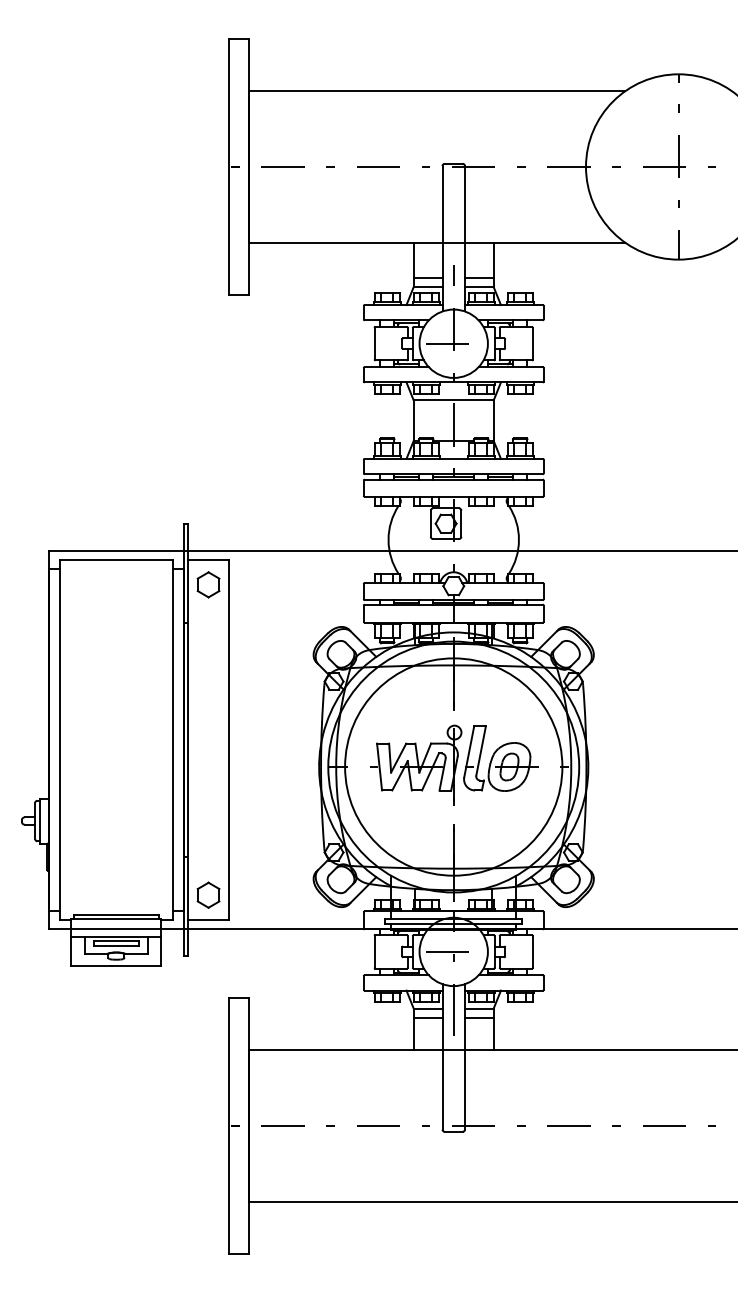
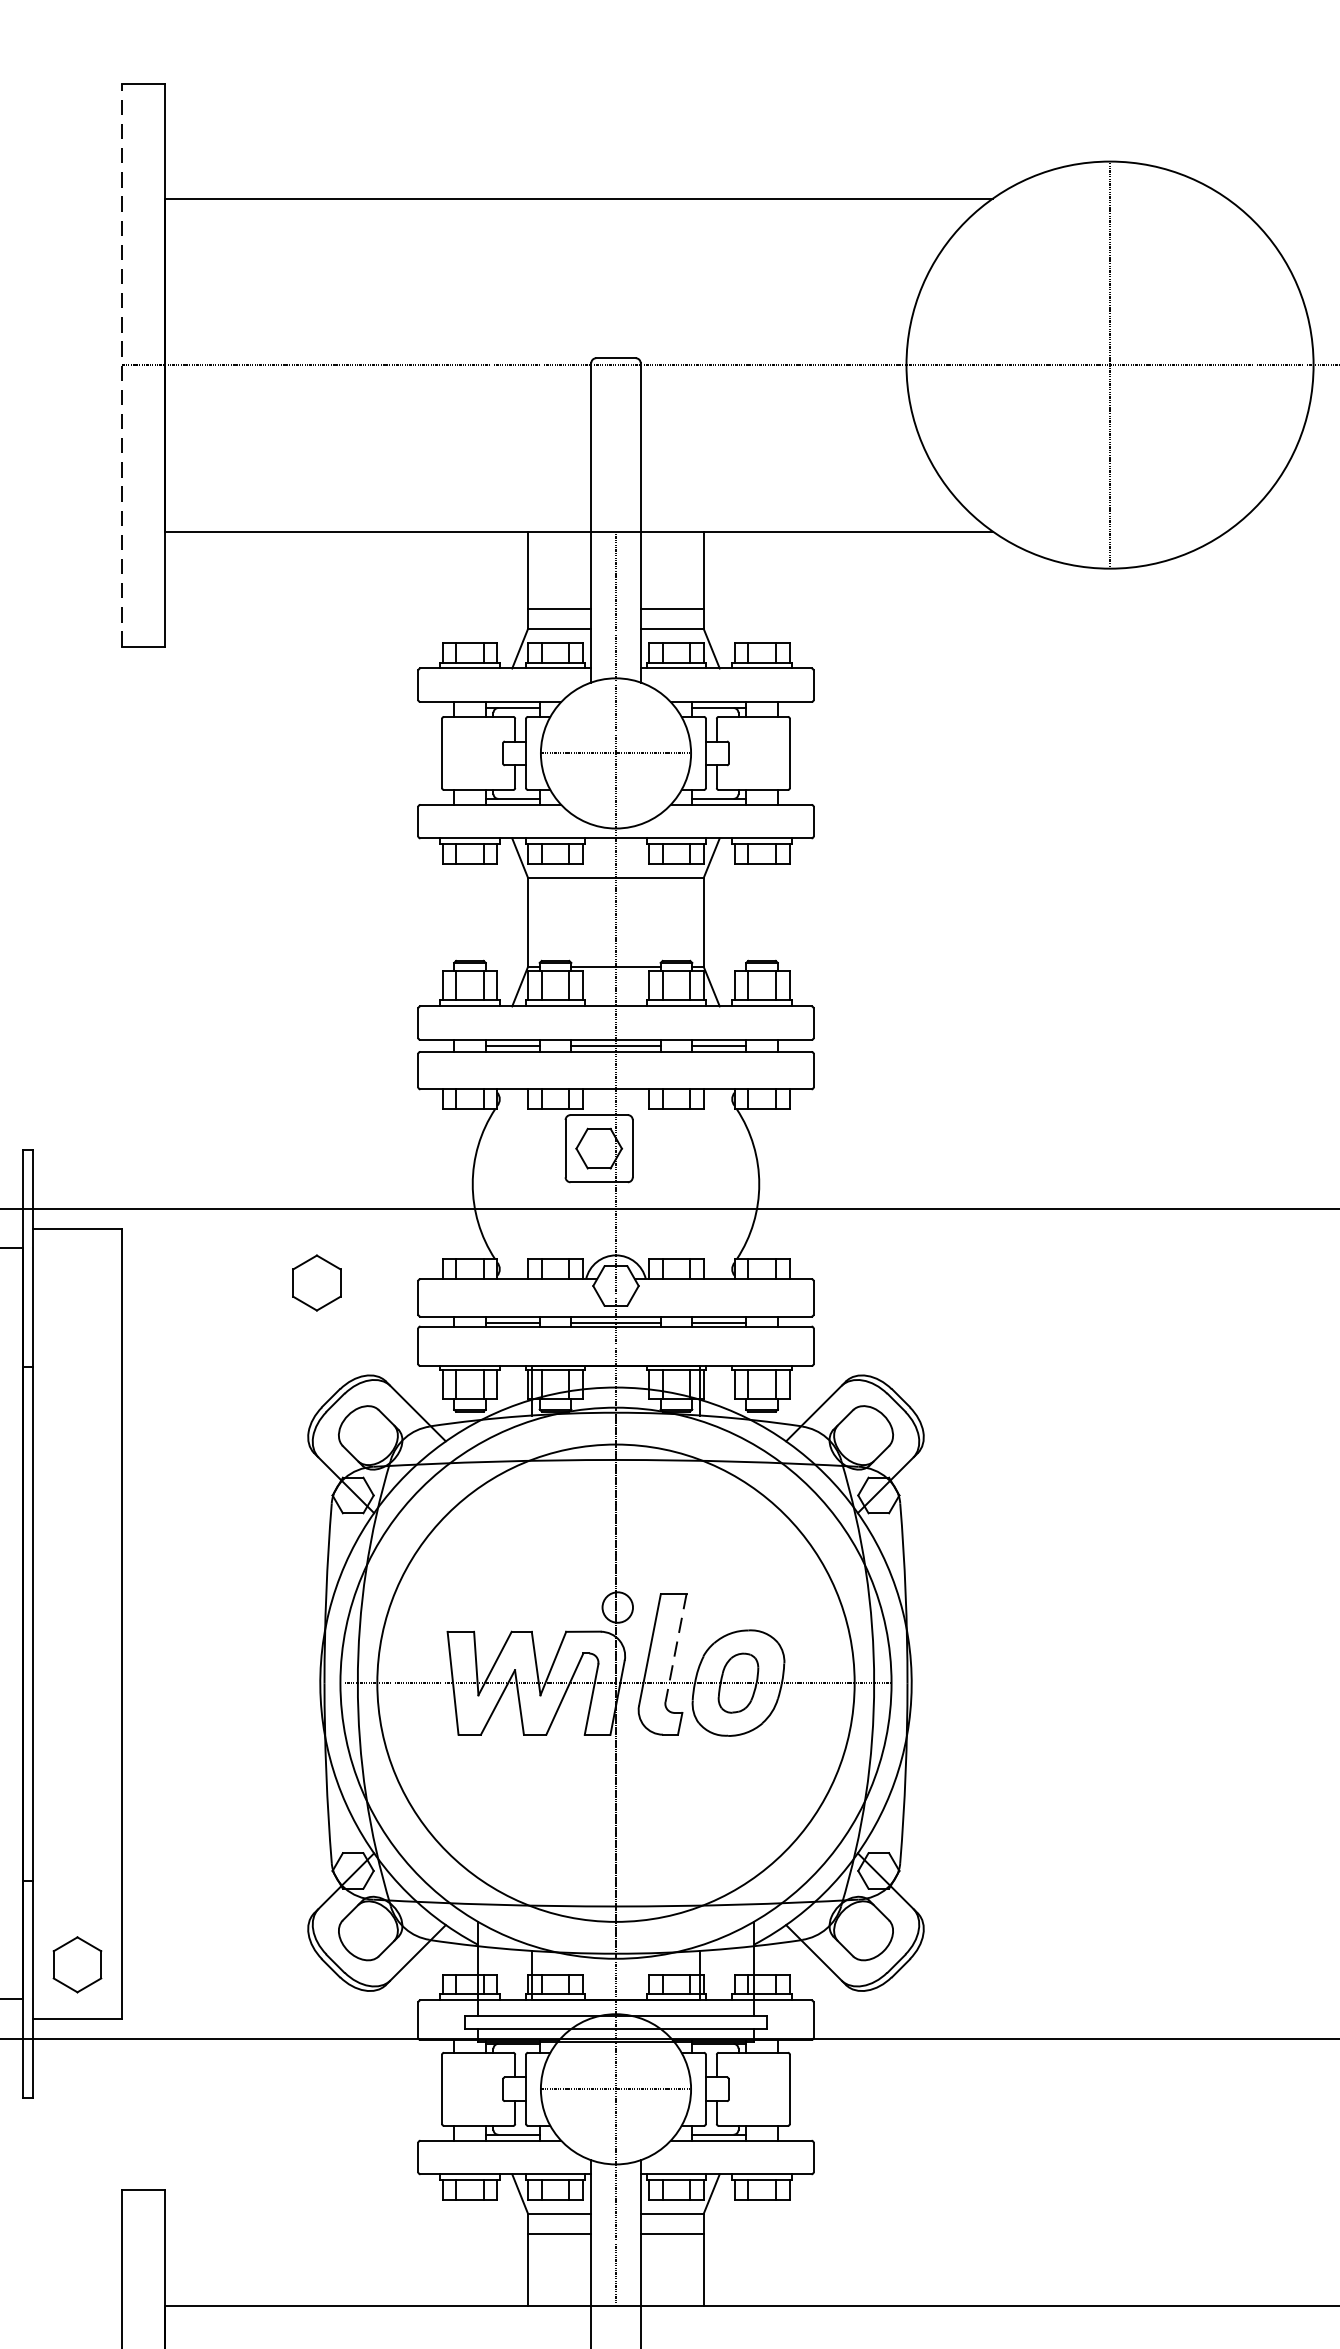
line: (228, 166) -> (121, 364), solid -> dashed
part: (208, 584) -> (316, 1282), moved
line: (481, 751) -> (676, 1649), solid -> dashed

